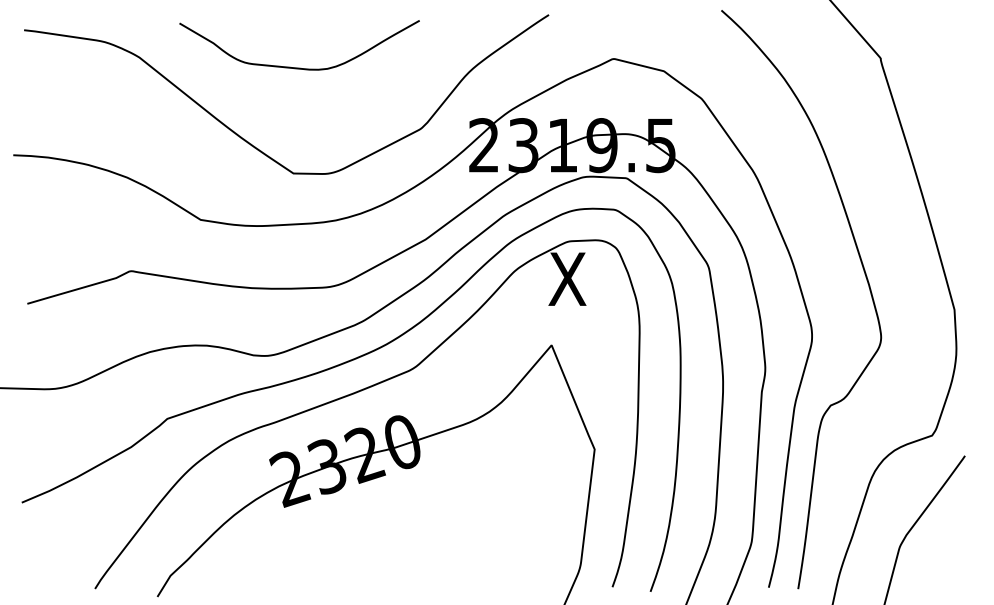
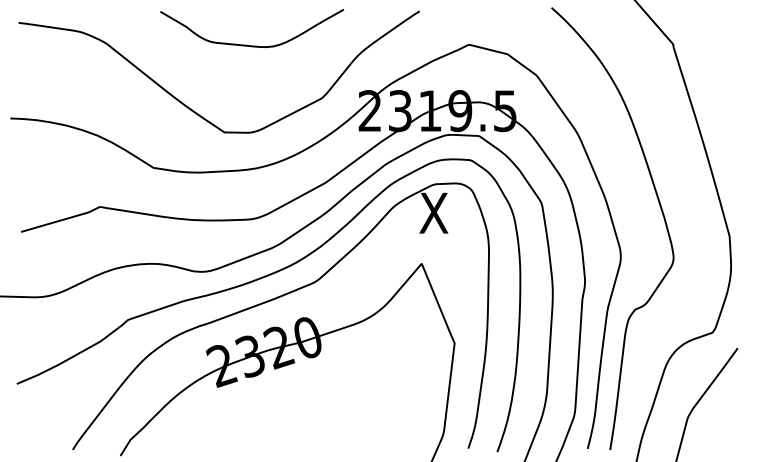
curve: (300, 67) -> (252, 45), moved

